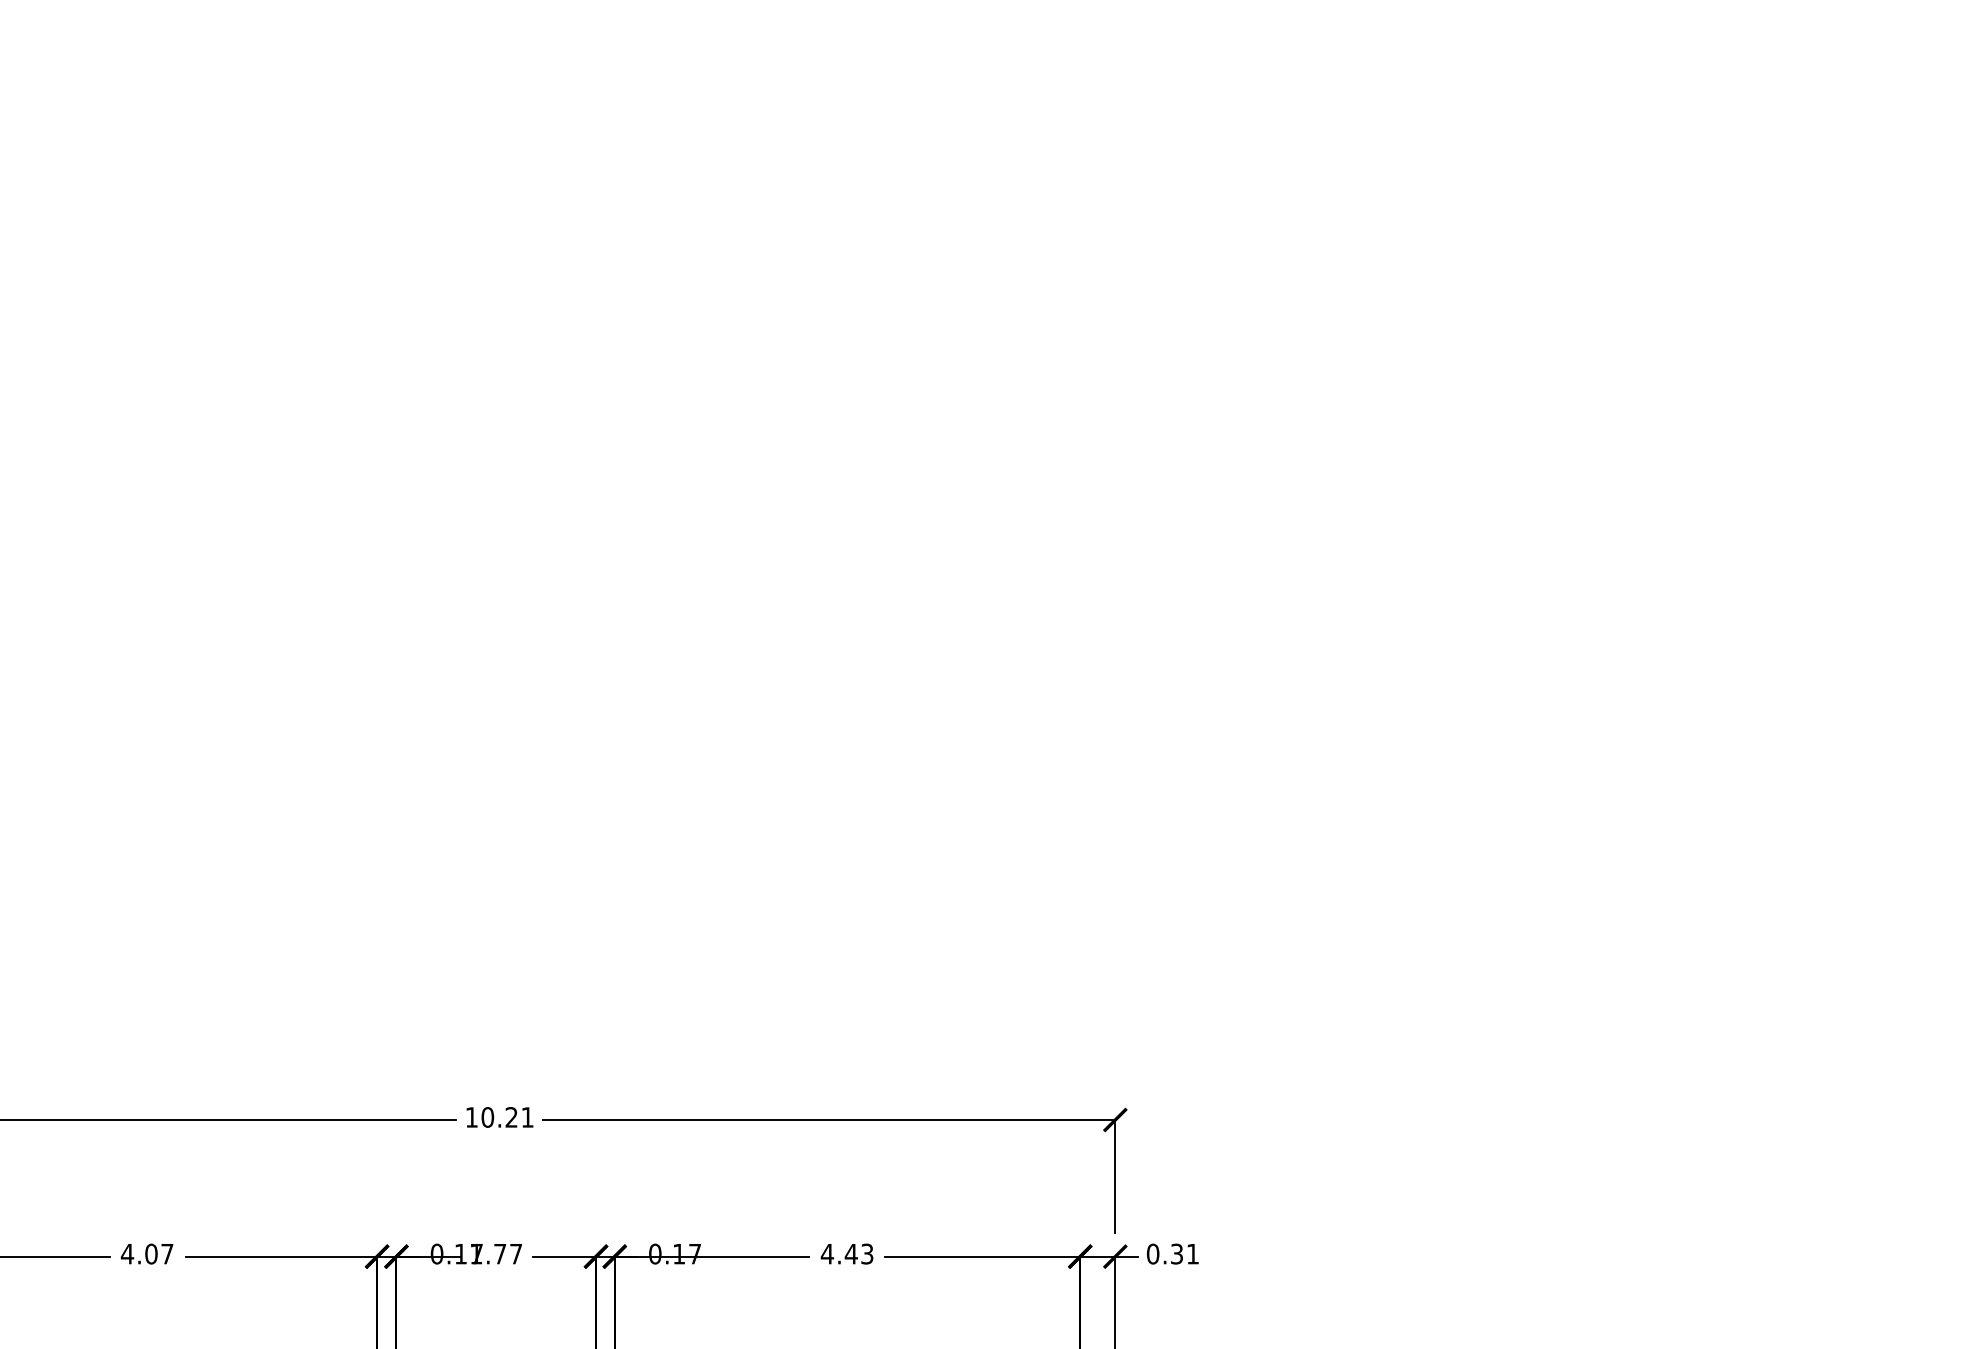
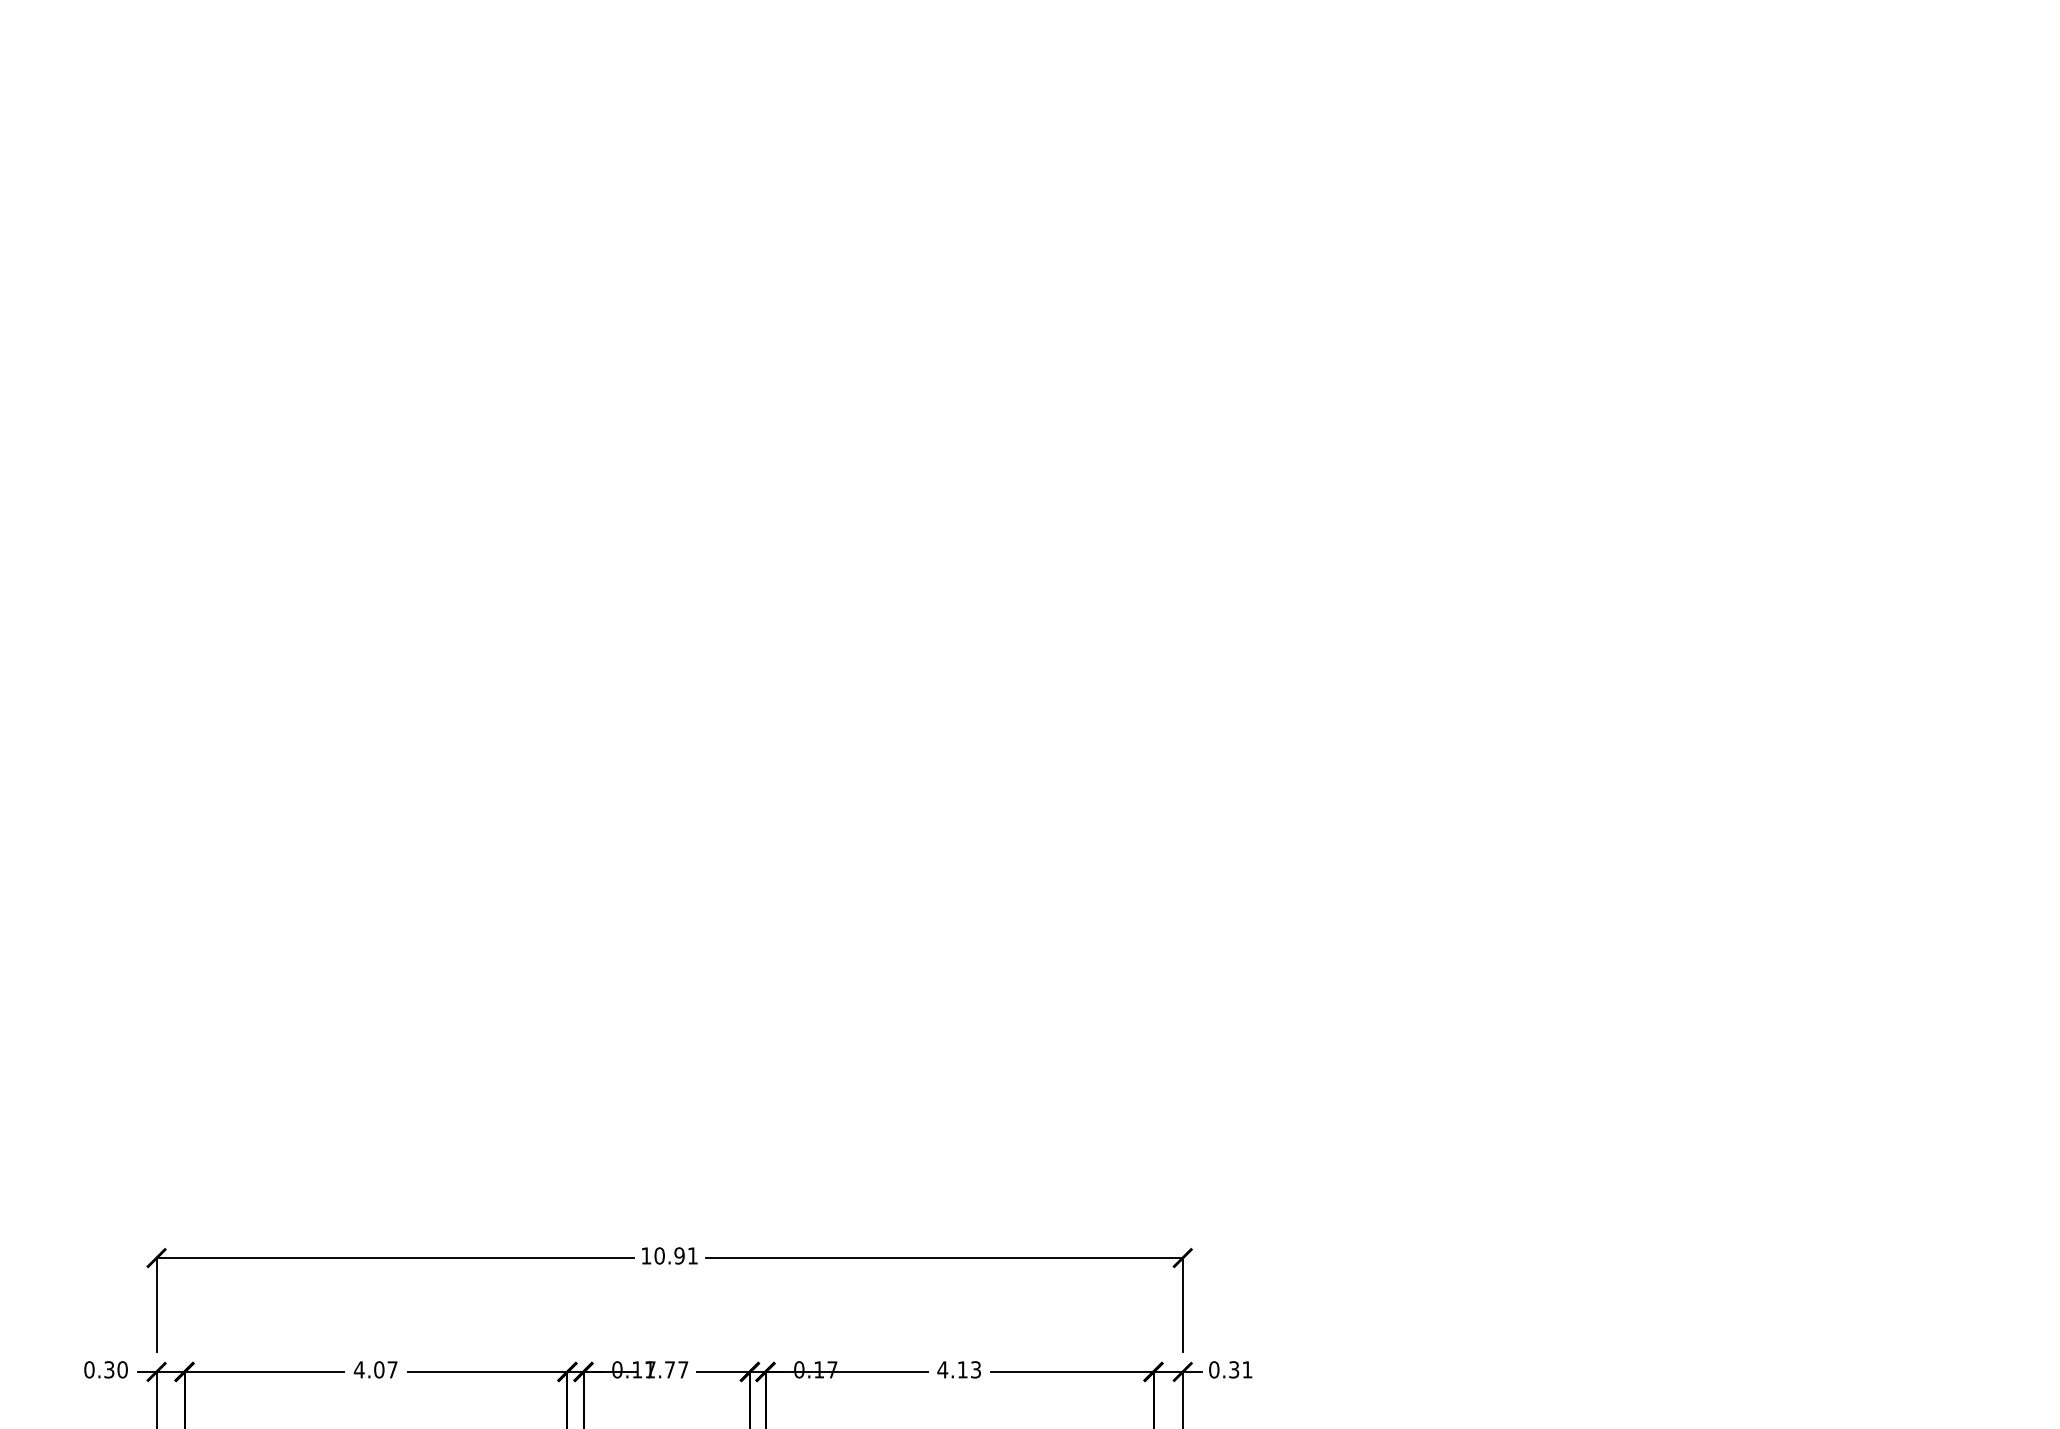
text: (511, 1116) -> (679, 1255), 10.21 -> 10.91
text: (851, 1253) -> (962, 1369), 4.43 -> 4.13

